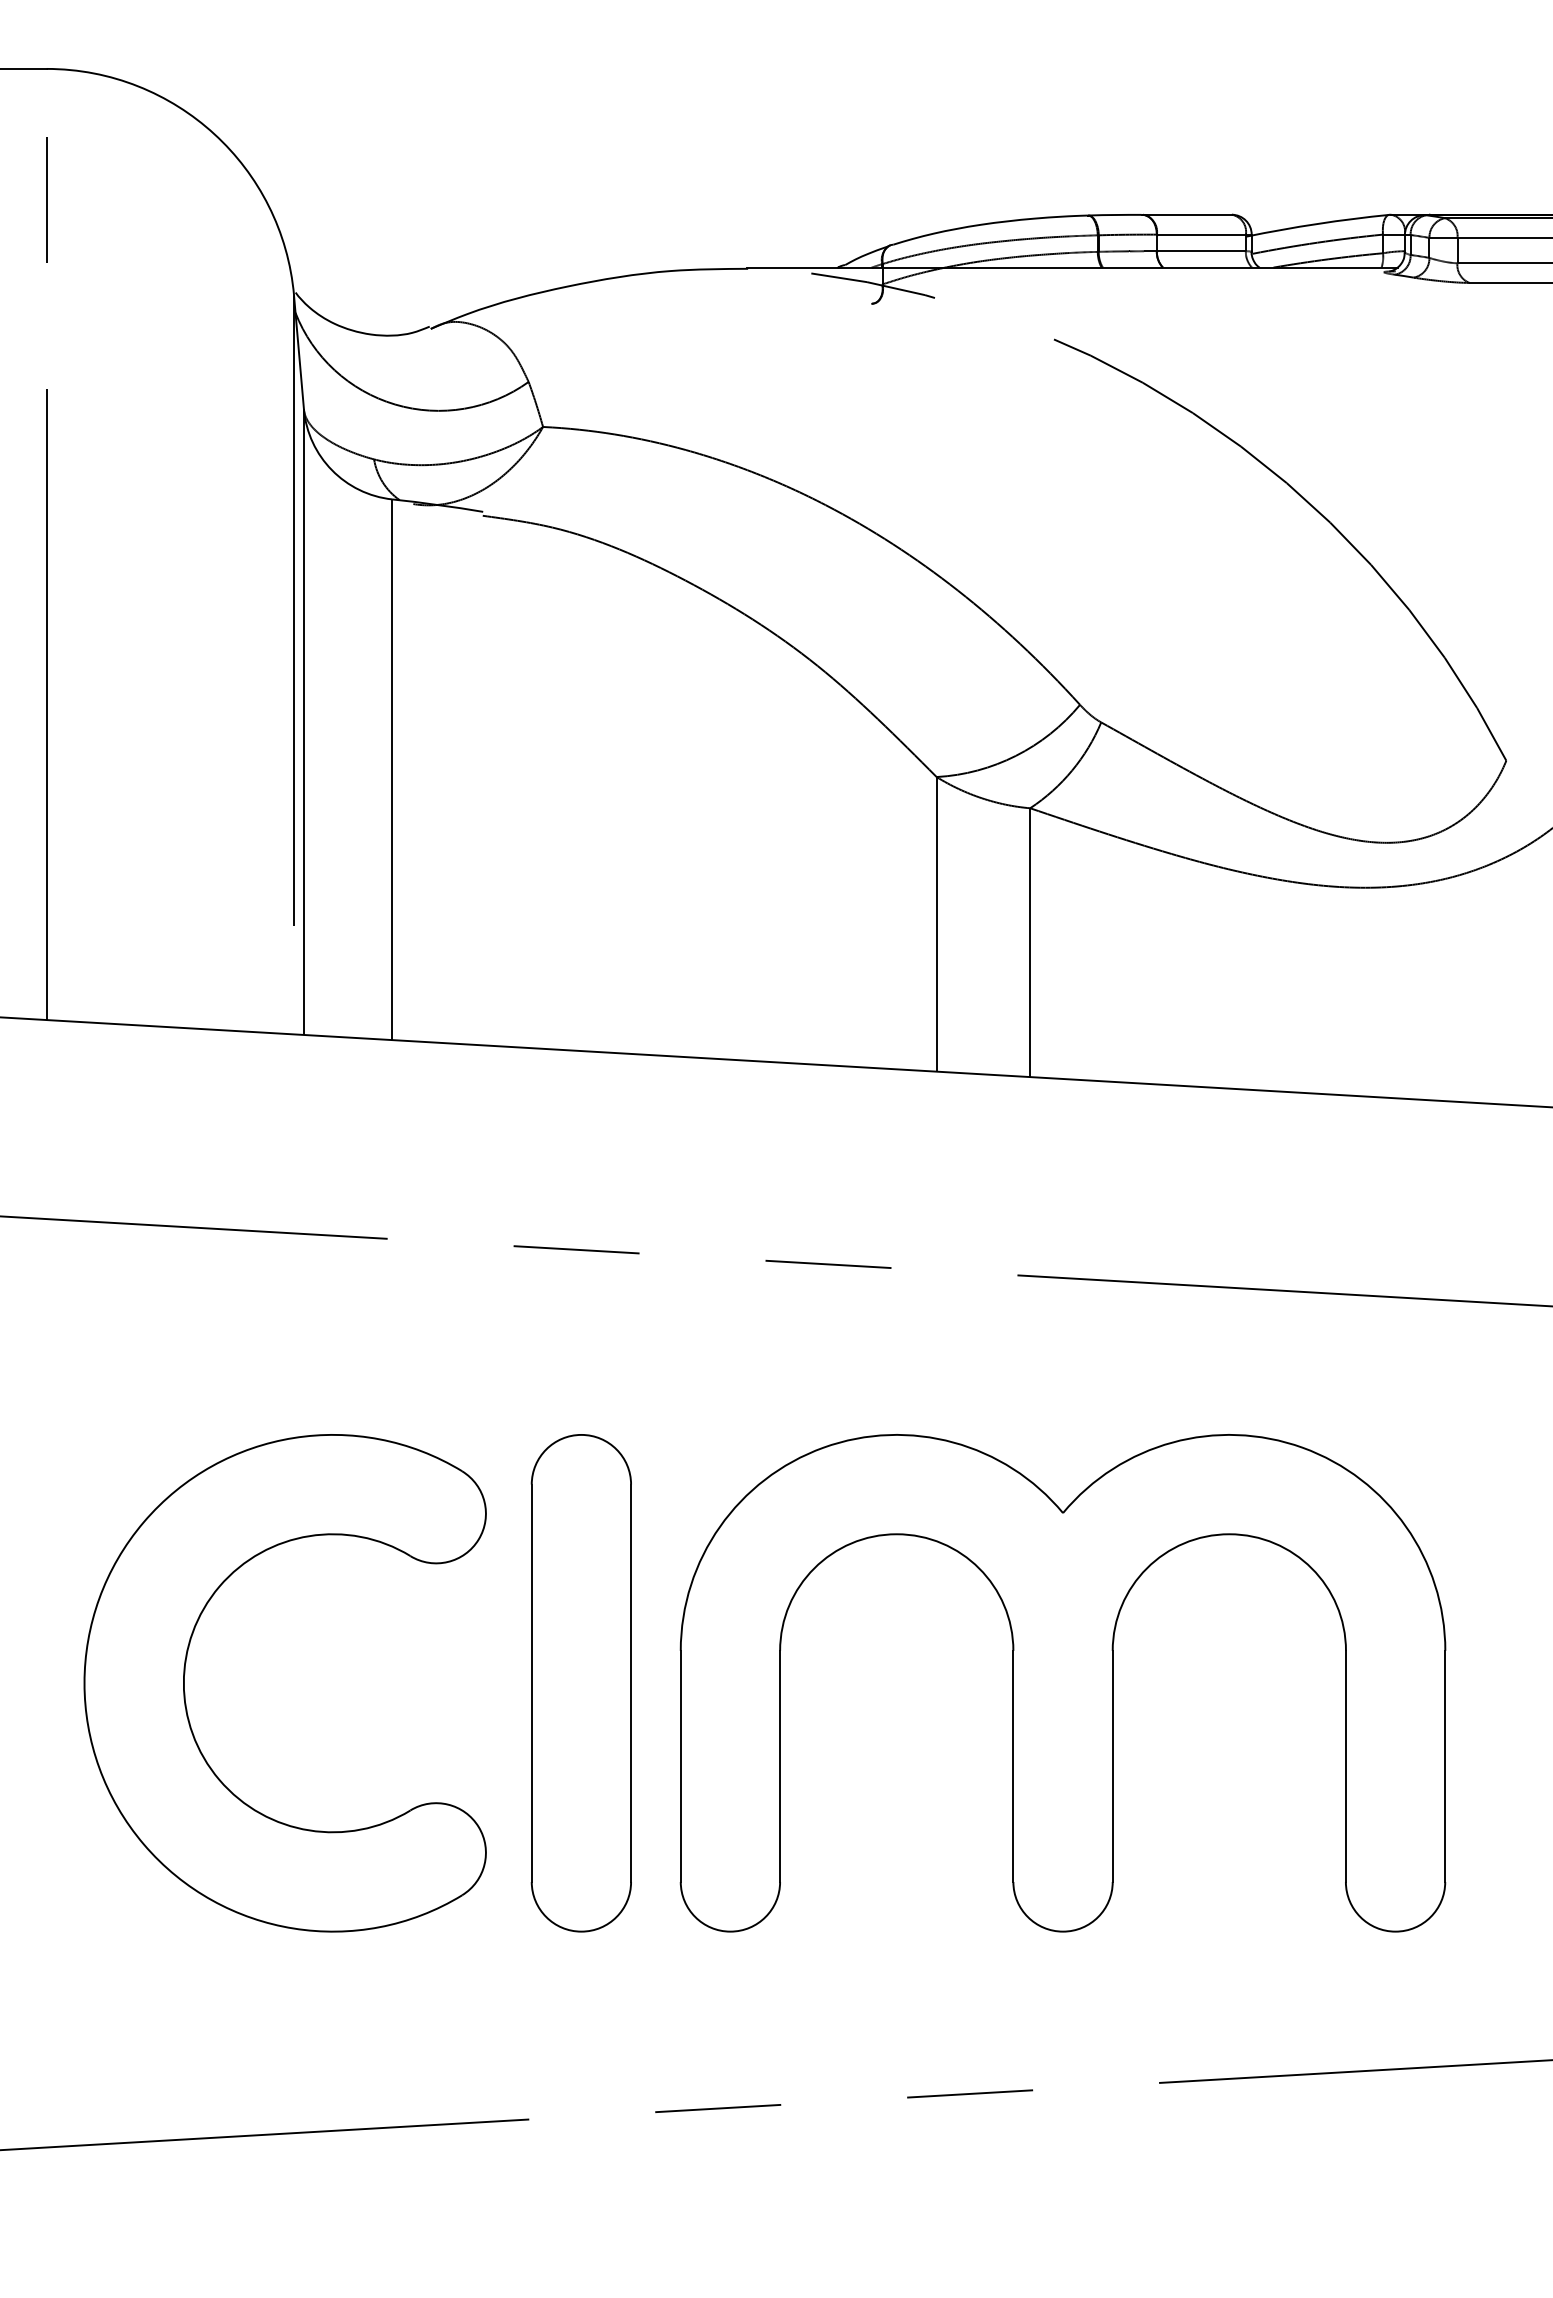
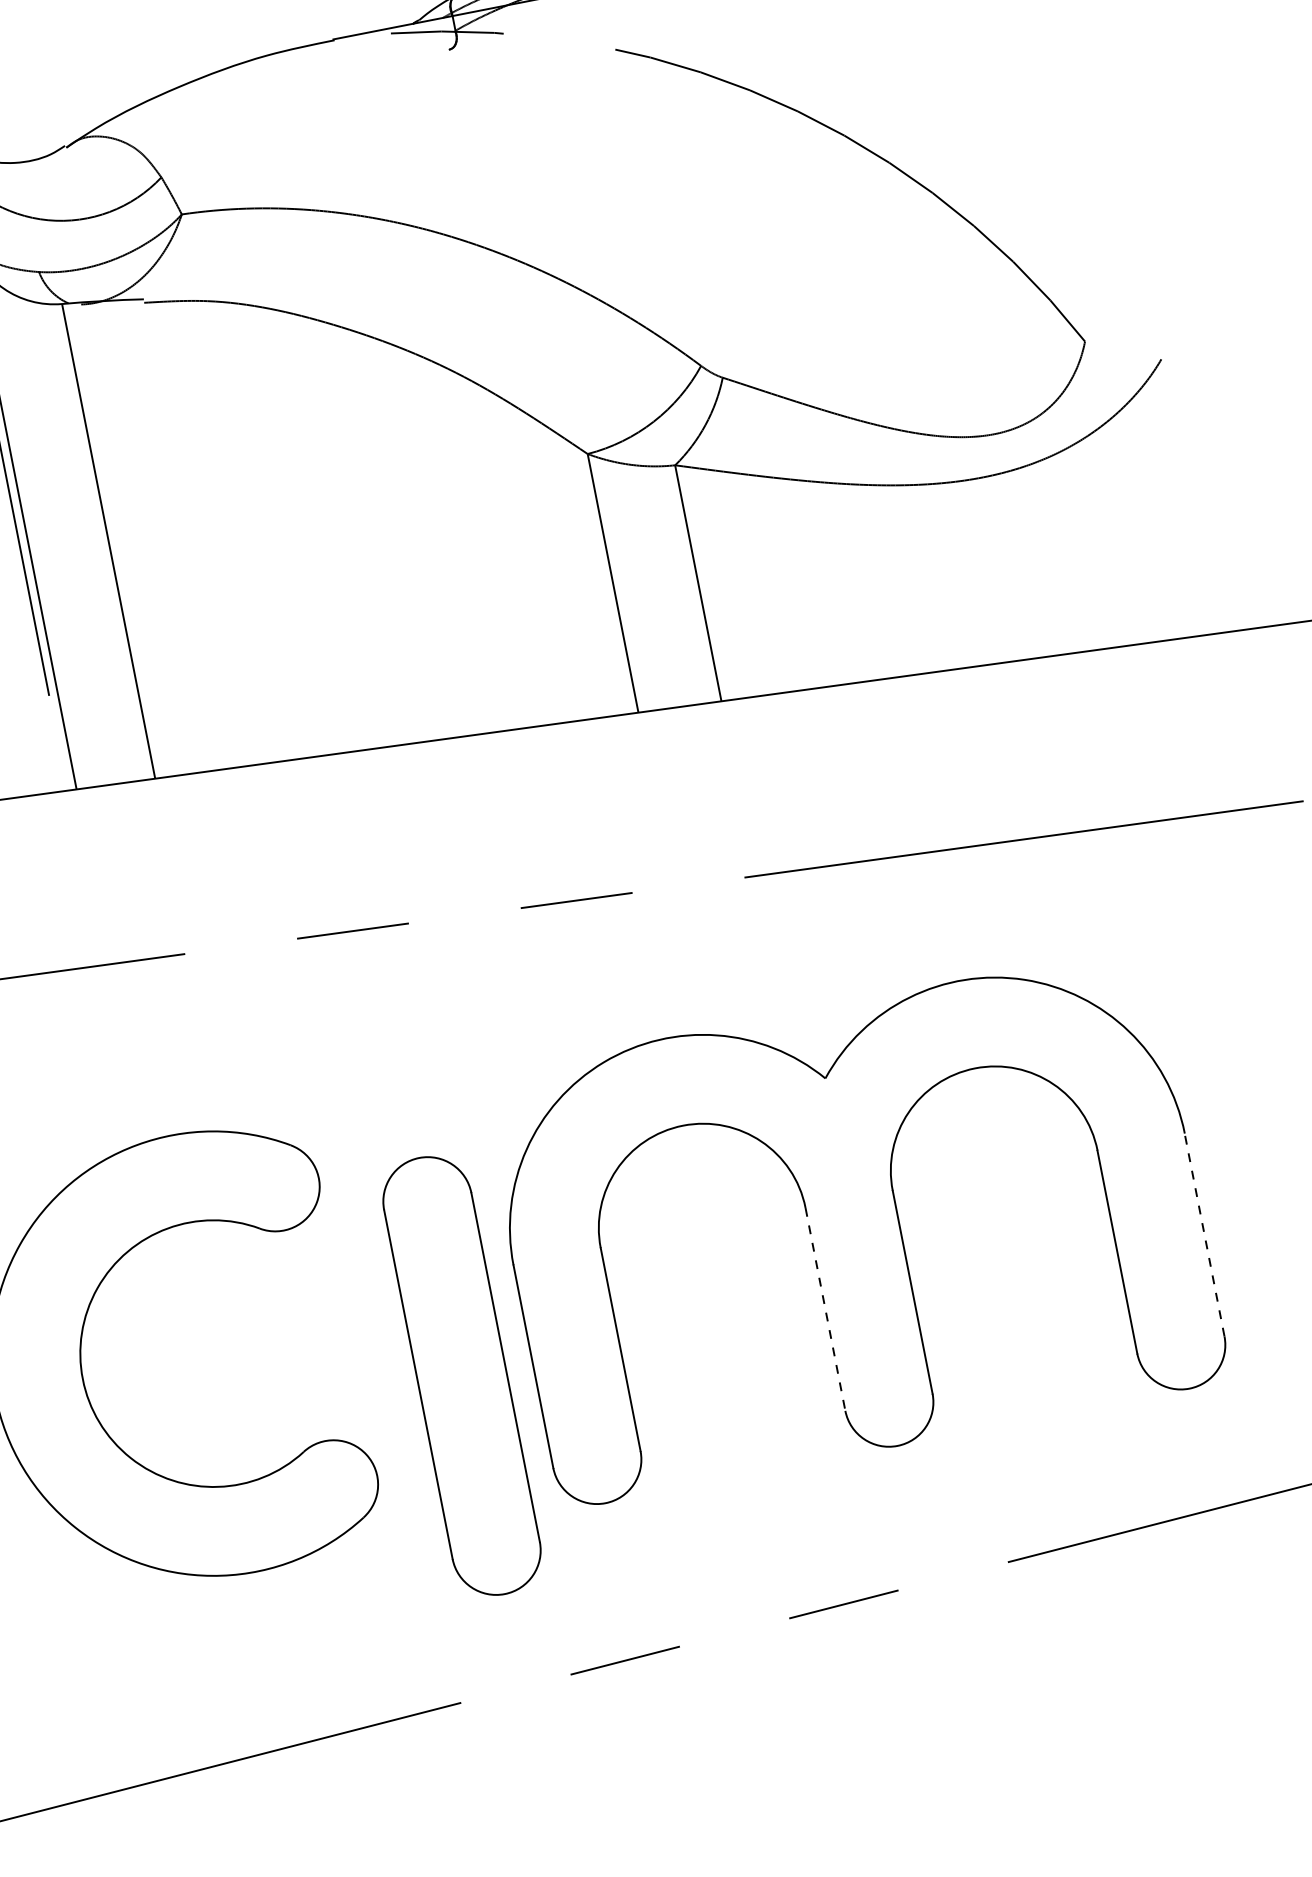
part: (580, 1683) -> (461, 1376), moved
line: (1013, 1766) -> (825, 1309), solid -> dashed
line: (1445, 1766) -> (1204, 1235), solid -> dashed

